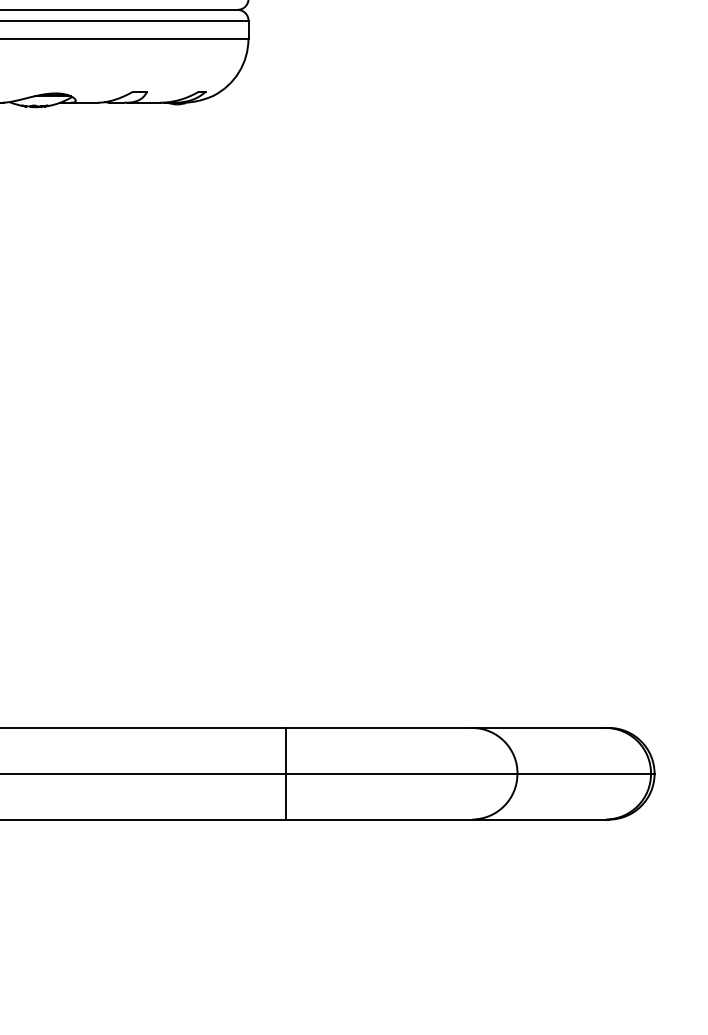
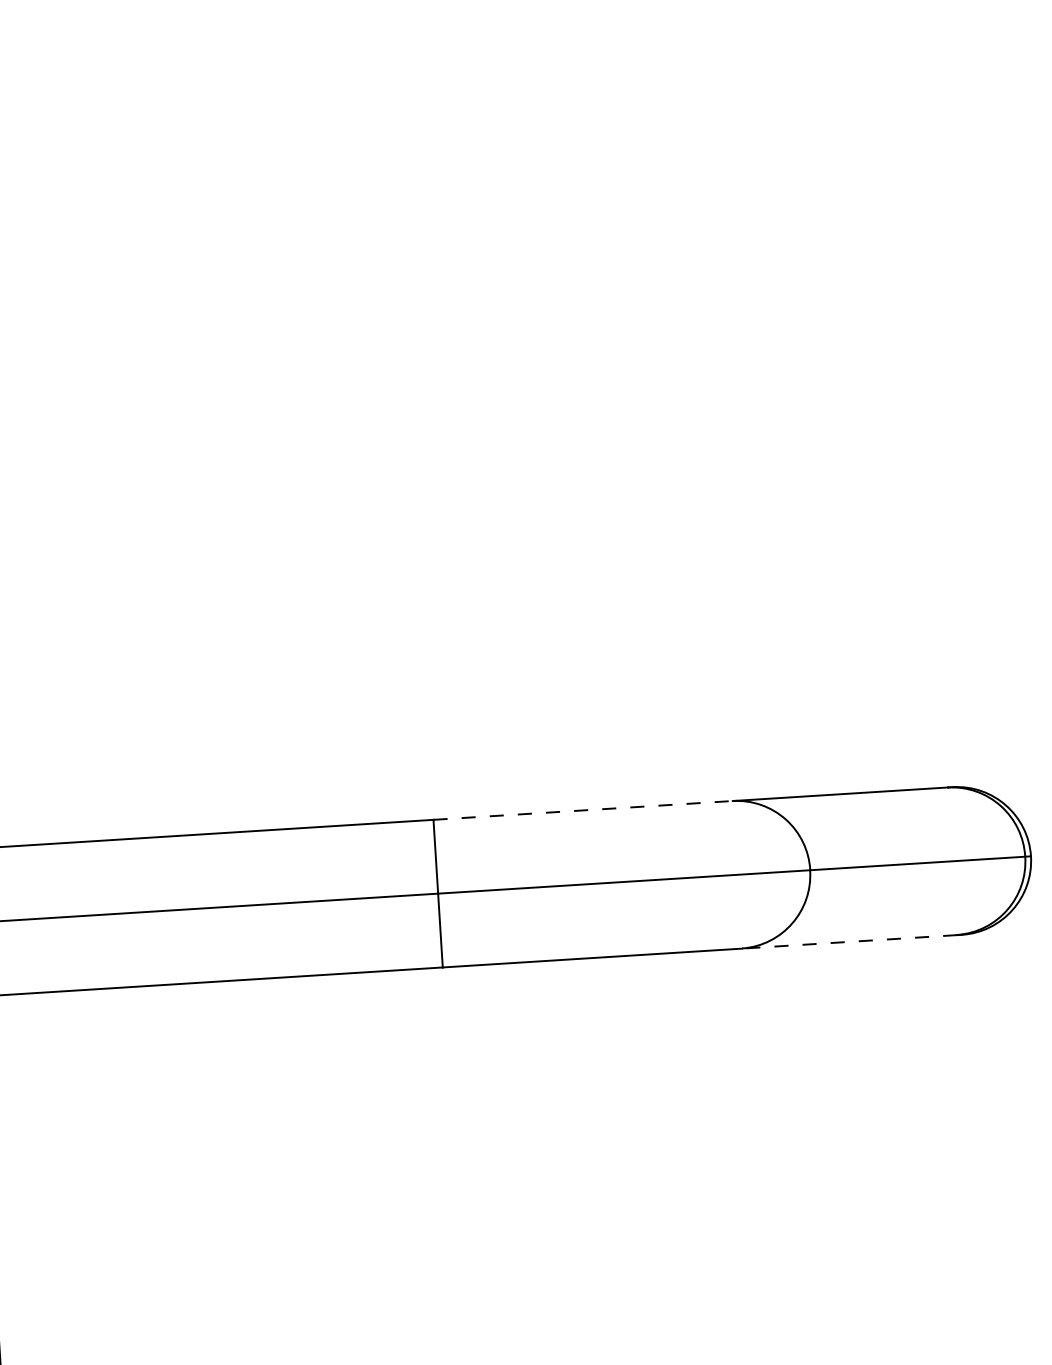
line: (379, 727) -> (583, 809), solid -> dashed
line: (539, 819) -> (850, 941), solid -> dashed

